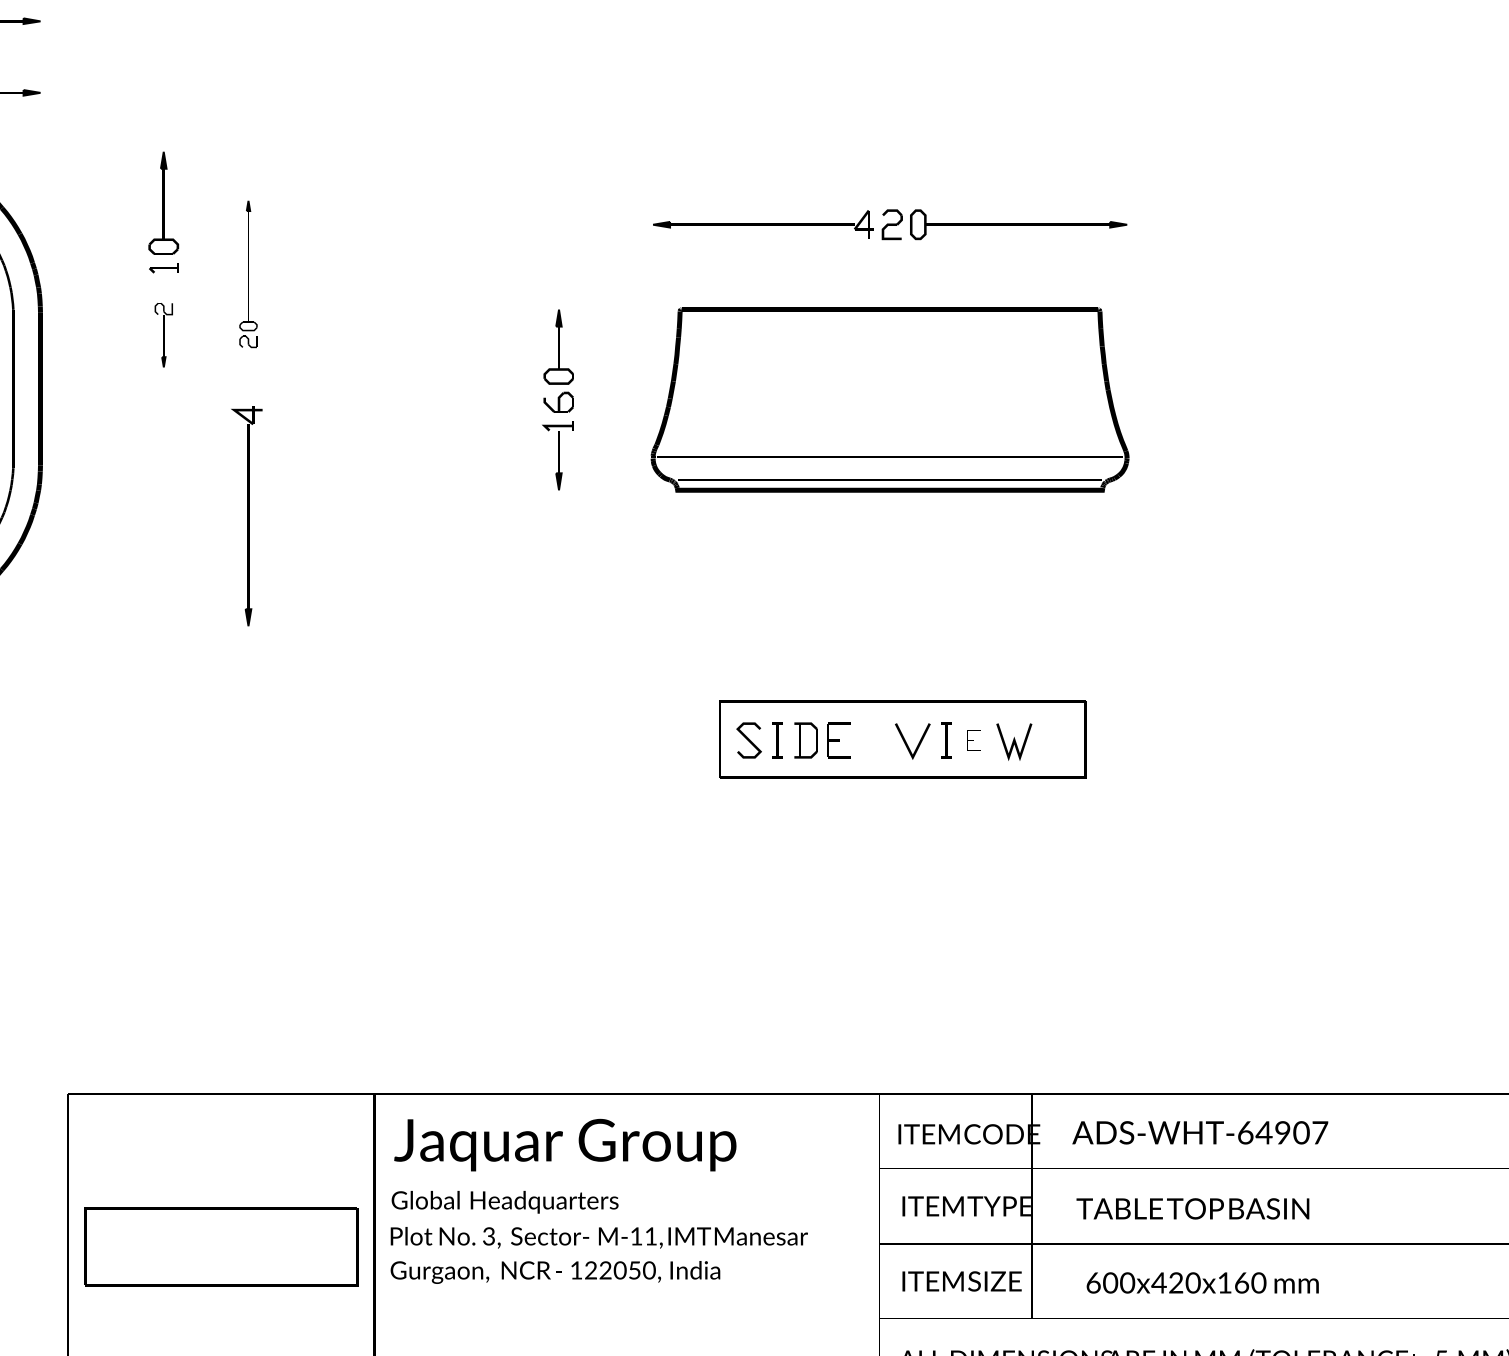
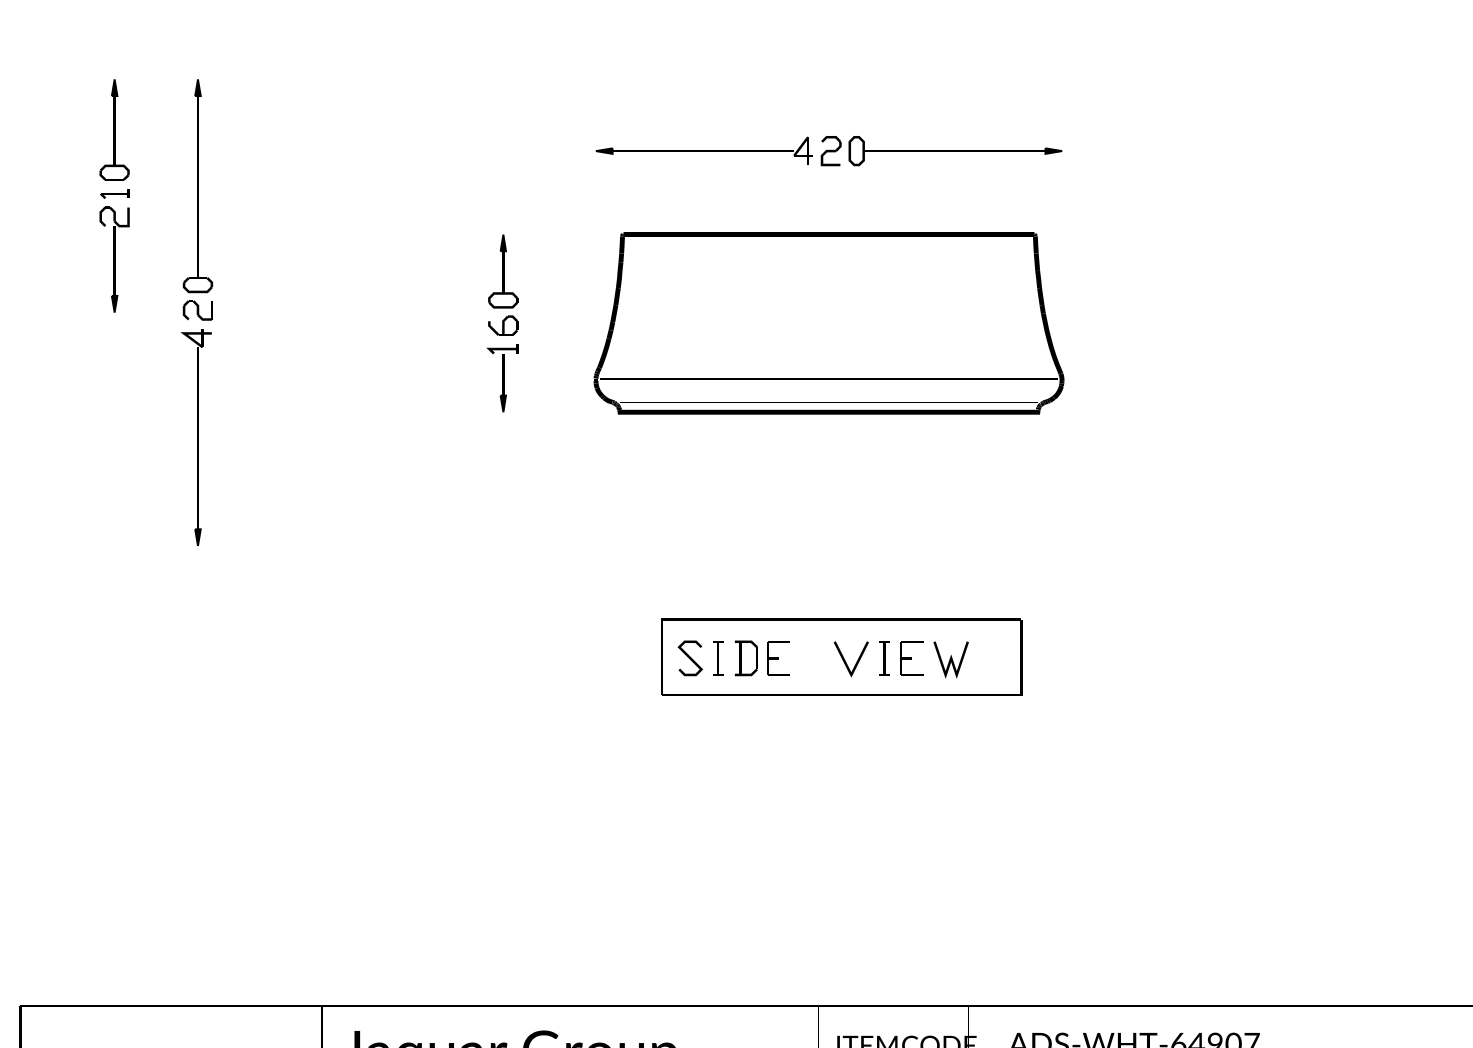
part: (248, 274) -> (197, 200), size x1.67
part: (163, 334) -> (114, 259), size x1.67
part: (973, 740) -> (911, 658), size x1.67

